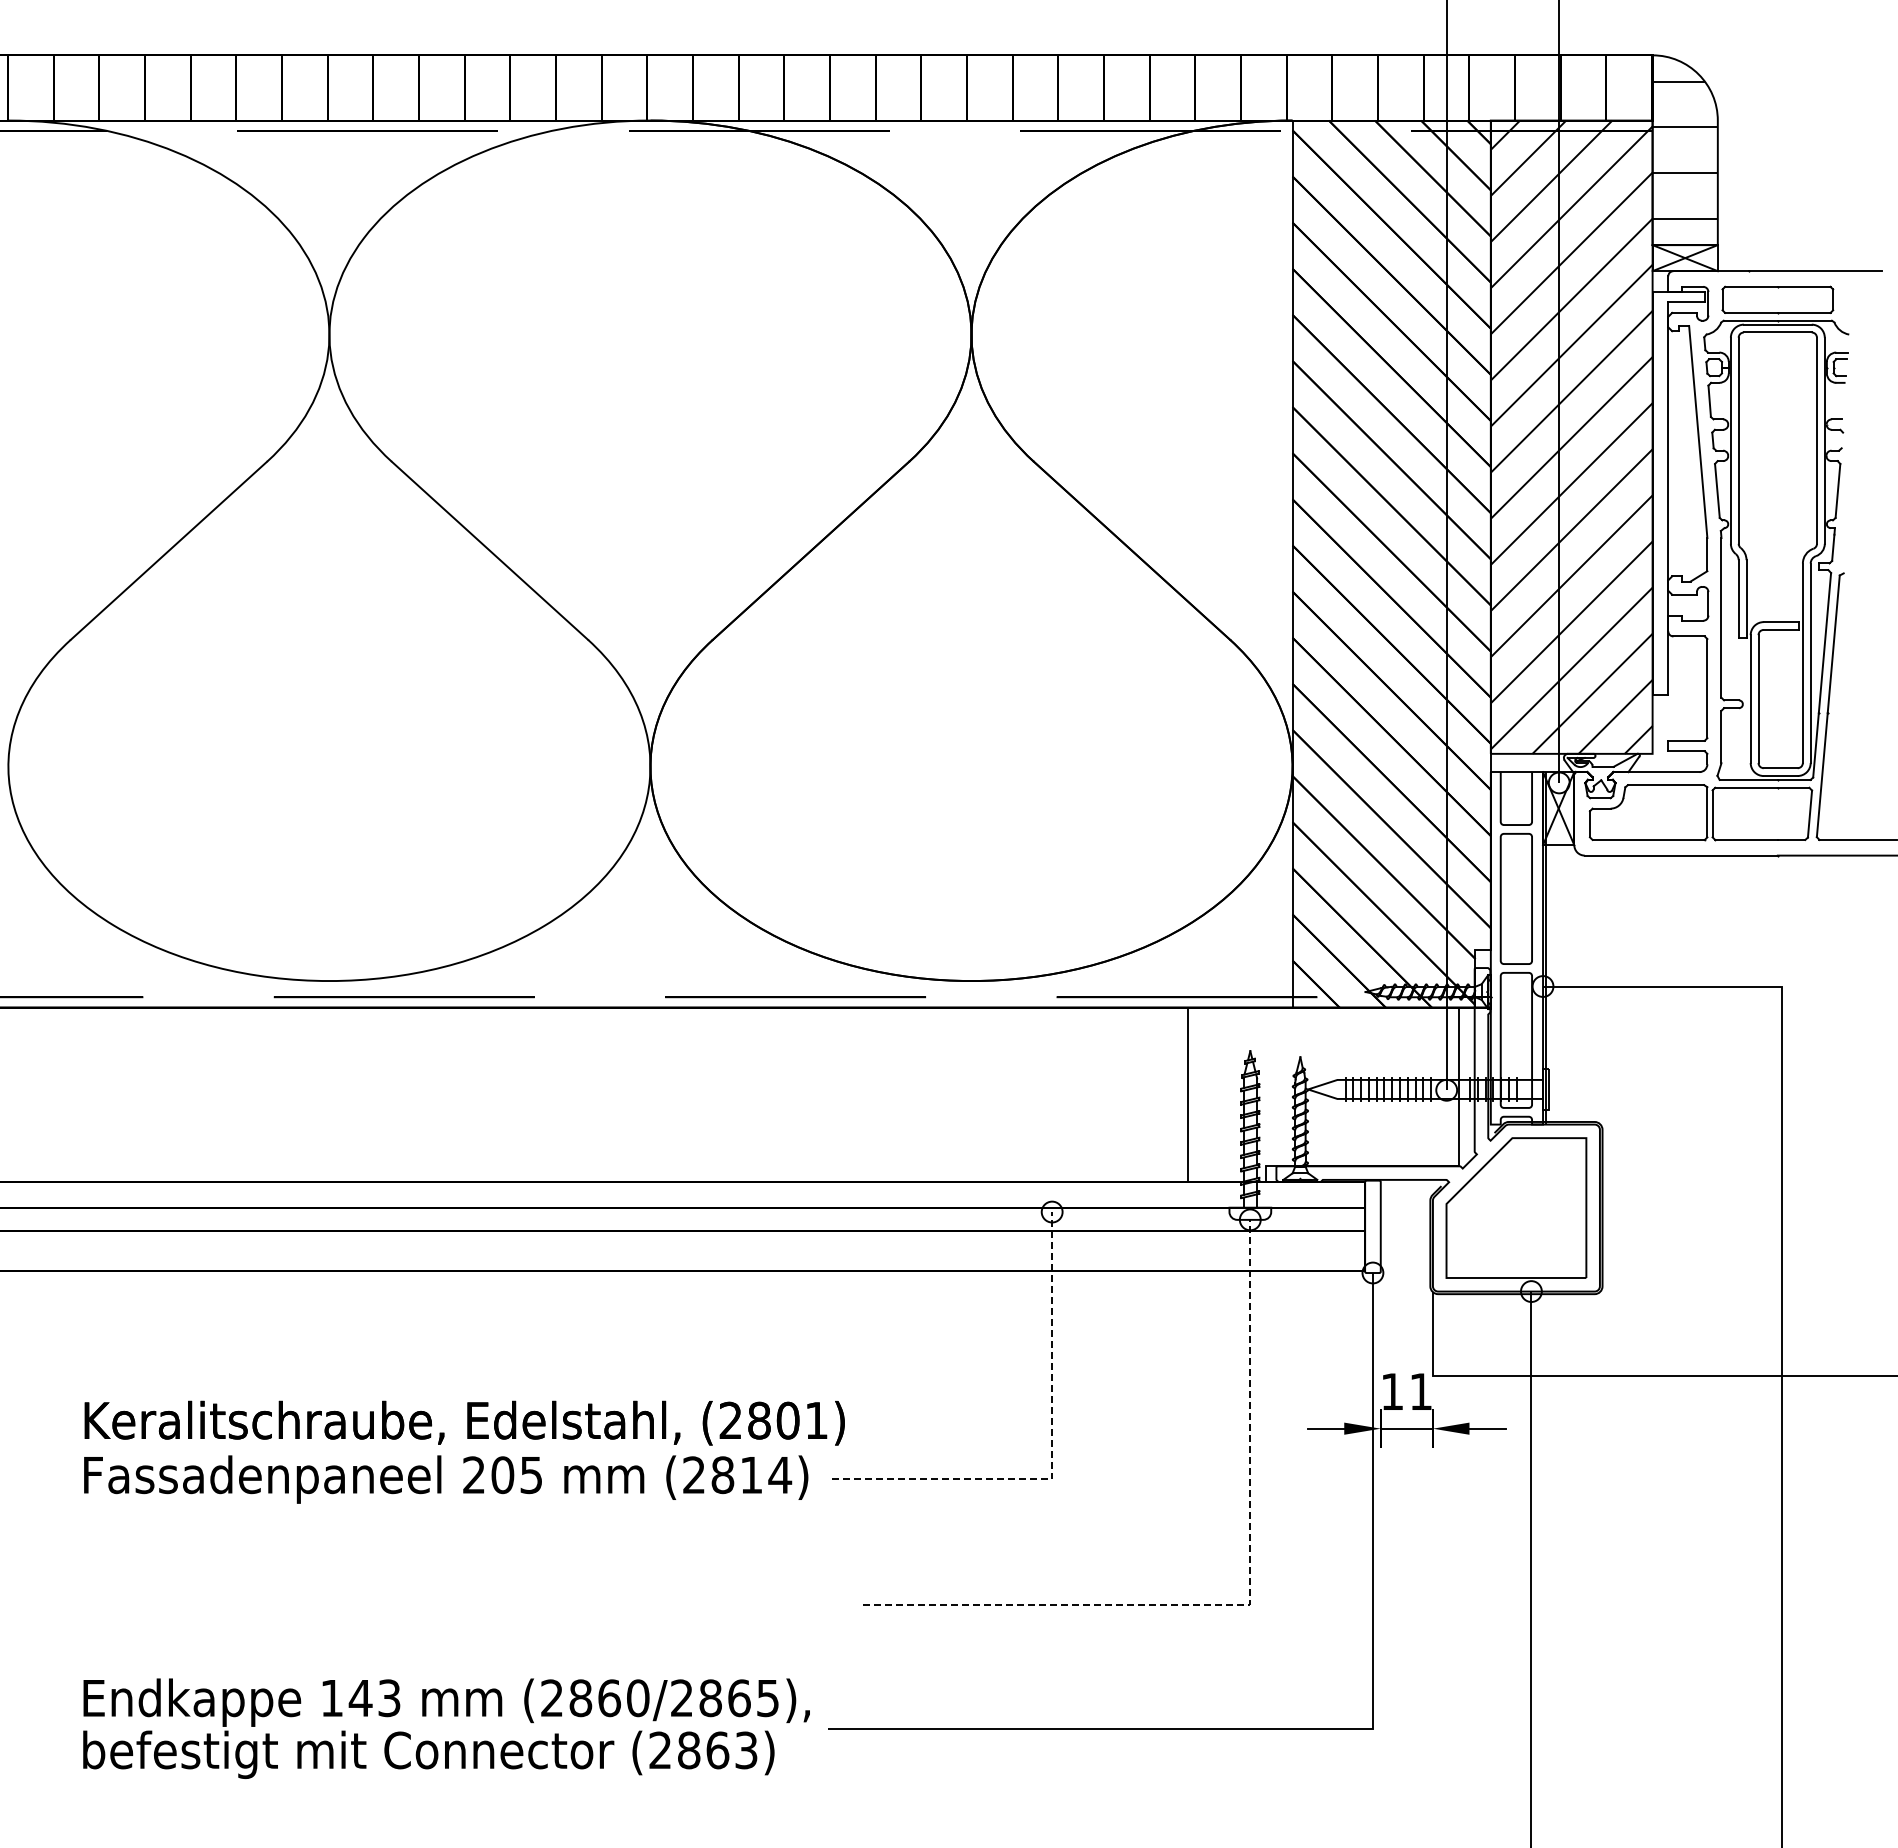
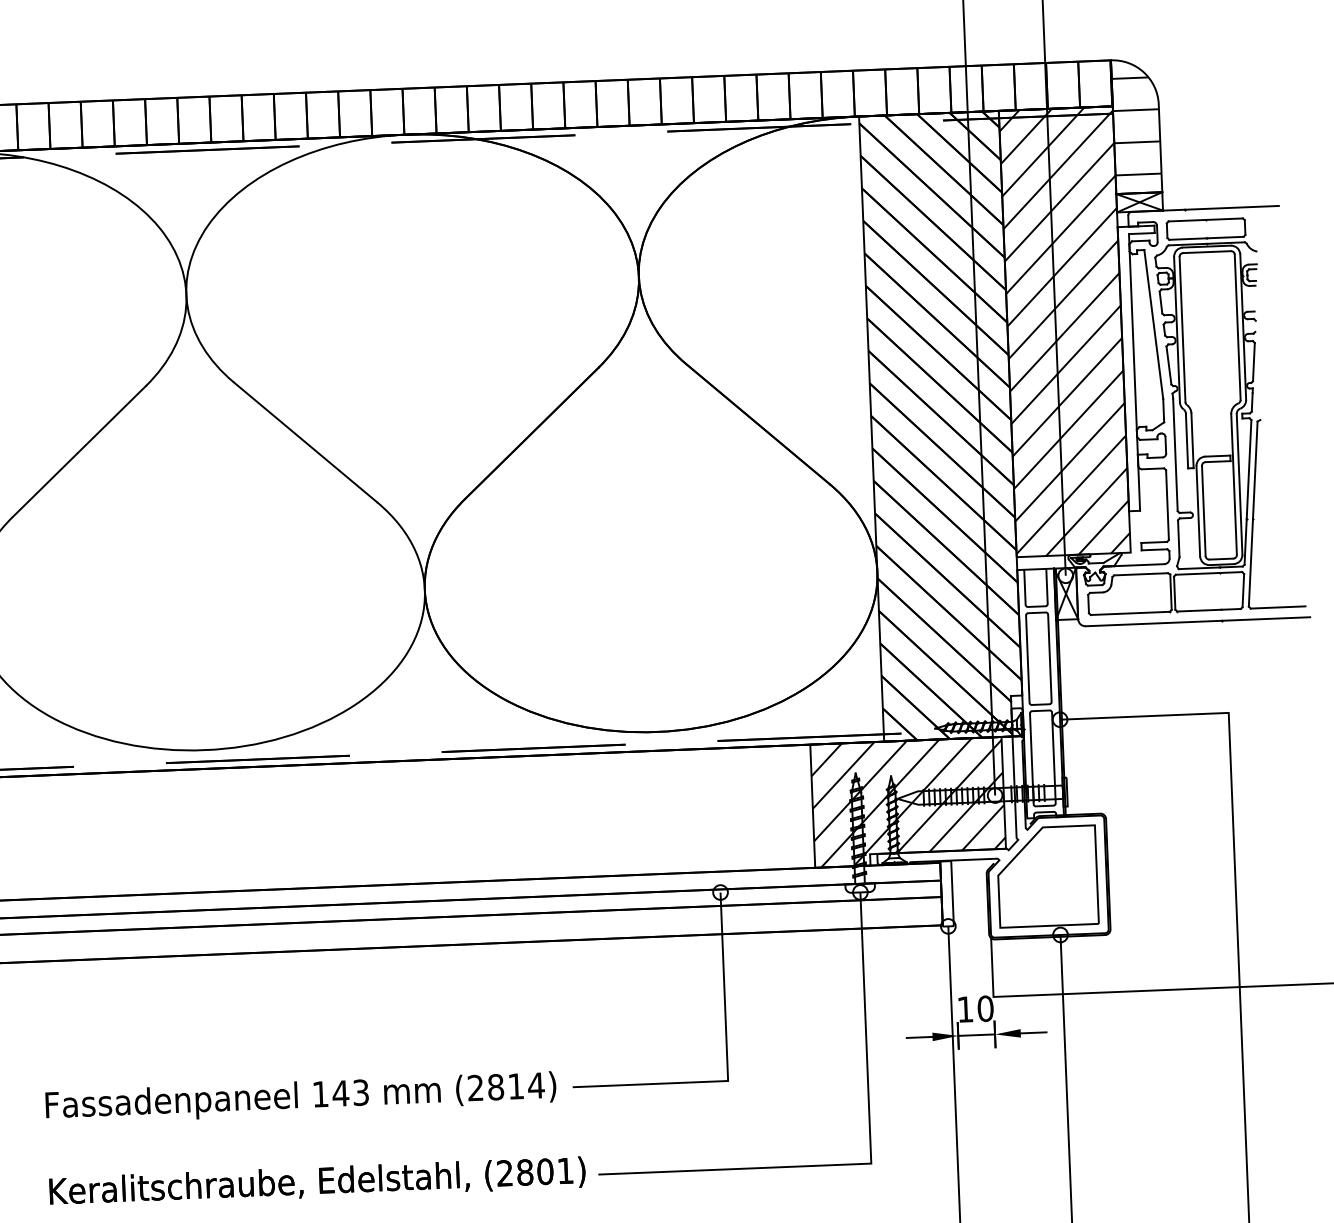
hatch: (1323, 1094) -> (908, 802), added
text: (1420, 1391) -> (985, 1008), 11 -> 10
text: (464, 1422) -> (317, 1182), moved
line: (1052, 1456) -> (727, 1064), dashed -> solid
text: (502, 1475) -> (340, 1093), 205 -> 143
line: (1249, 1604) -> (870, 1163), dashed -> solid

